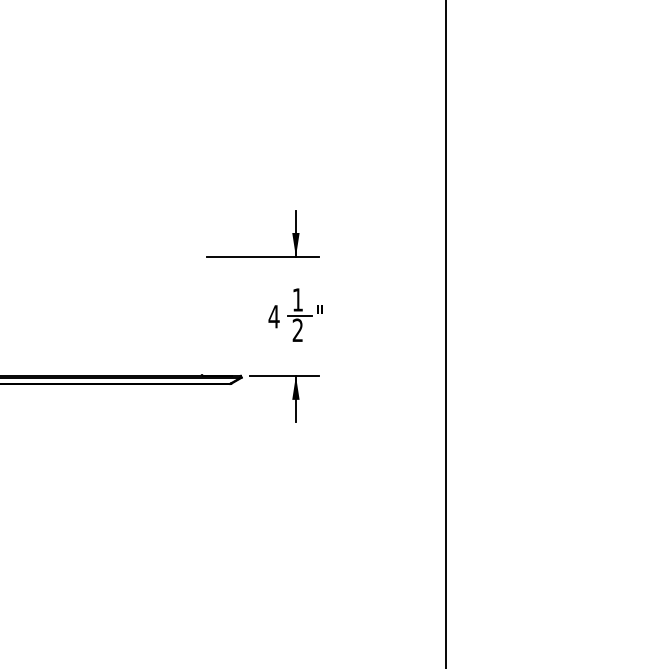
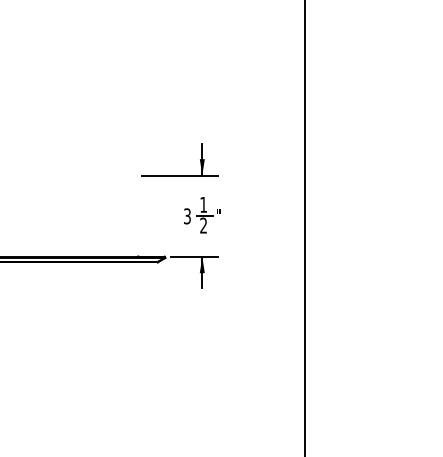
text: (274, 316) -> (187, 216), 4 -> 3

